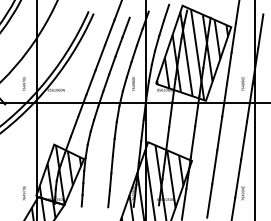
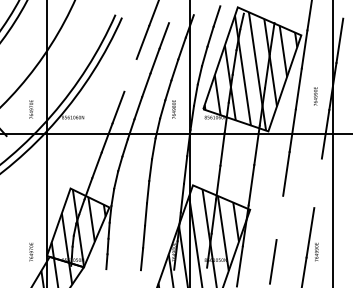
line: (100, 57) -> (130, 75), removed
text: (242, 84) -> (315, 96), moved
line: (243, 140) -> (317, 183), removed
line: (214, 166) -> (279, 217), removed

